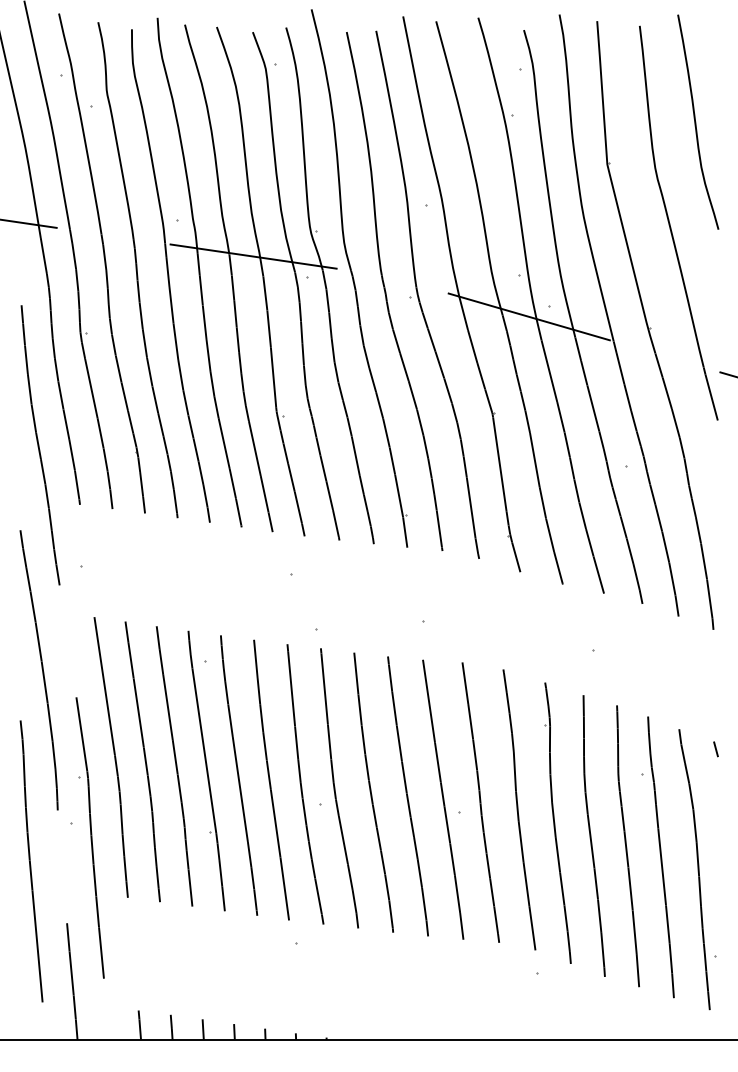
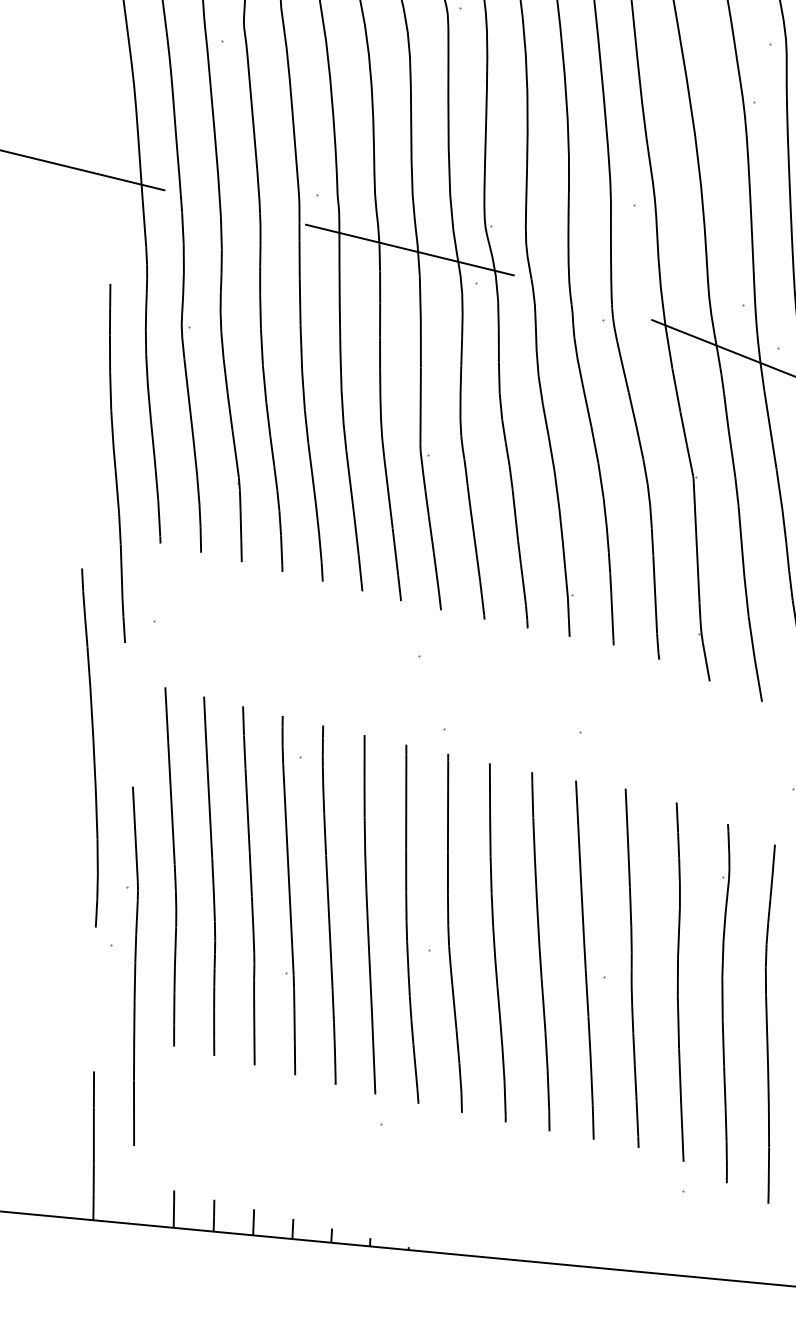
curve: (30, 861) -> (55, 988), removed

